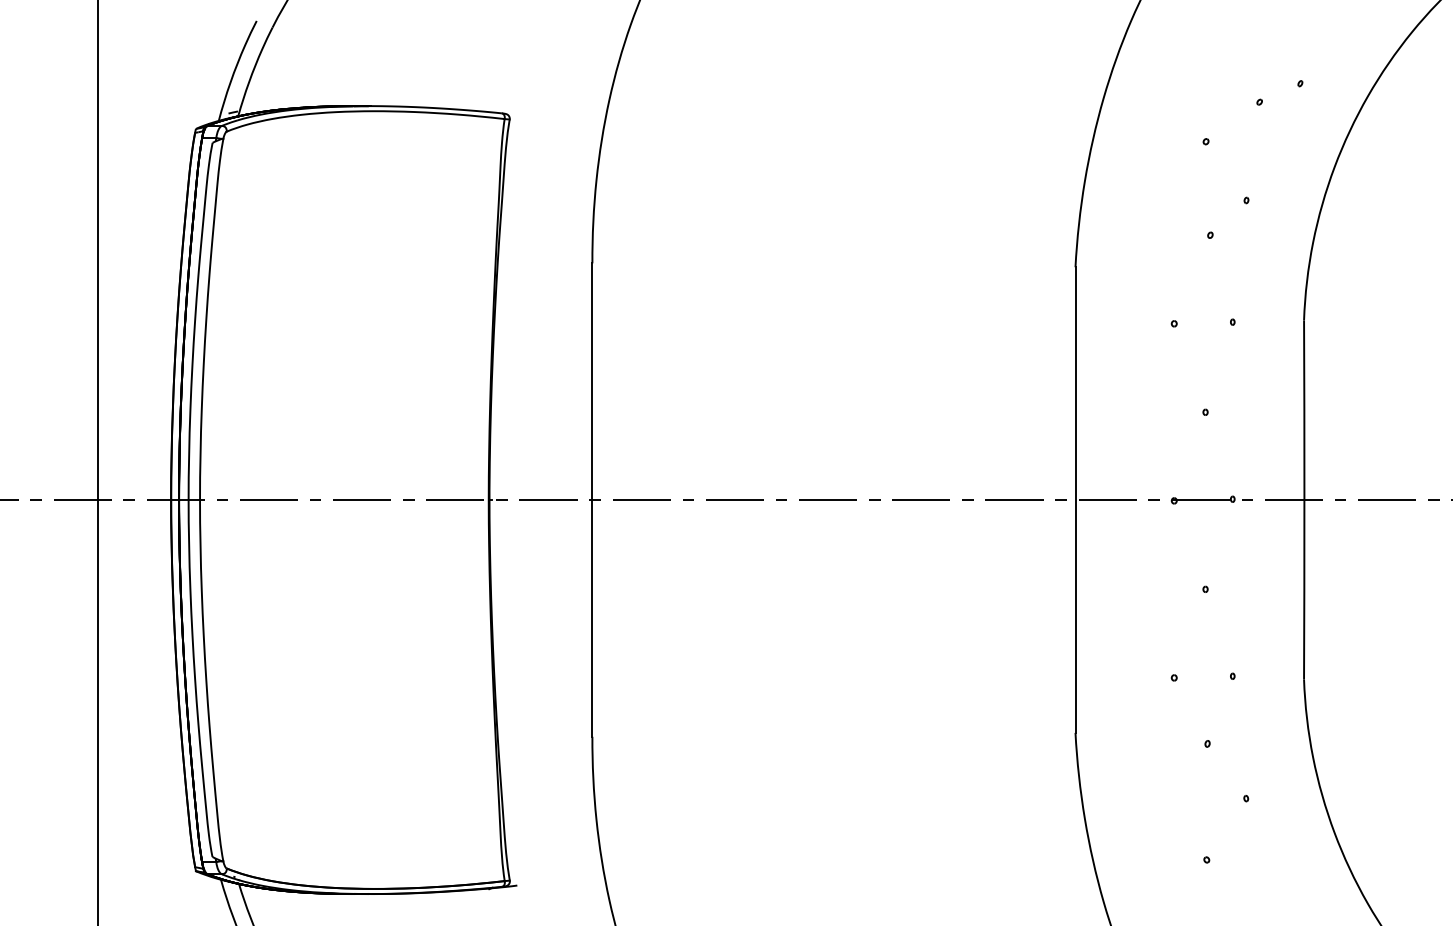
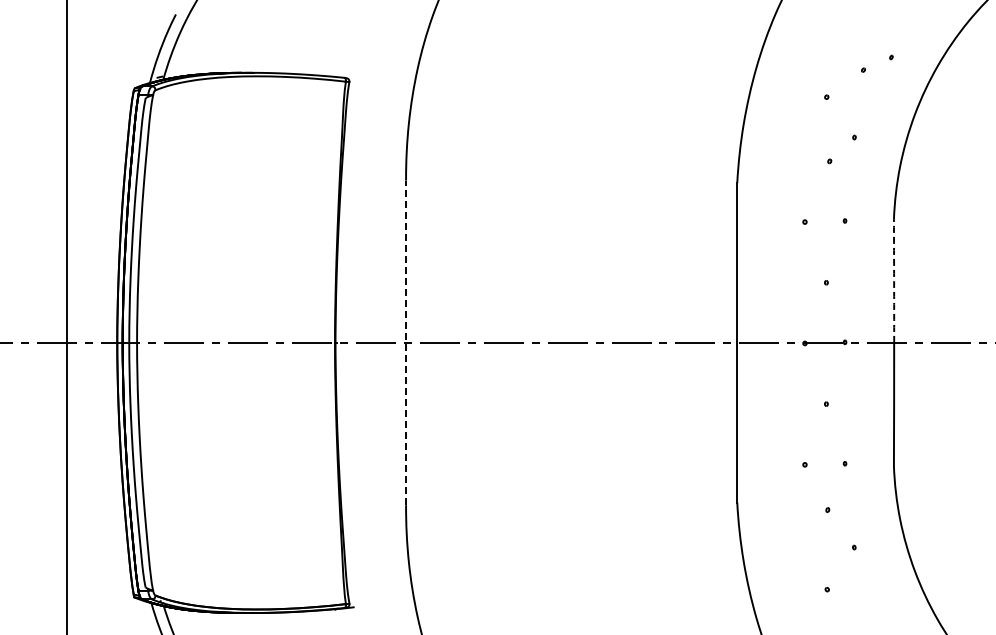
arc: (1304, 410) -> (894, 281), solid -> dashed
line: (593, 499) -> (406, 342), solid -> dashed

